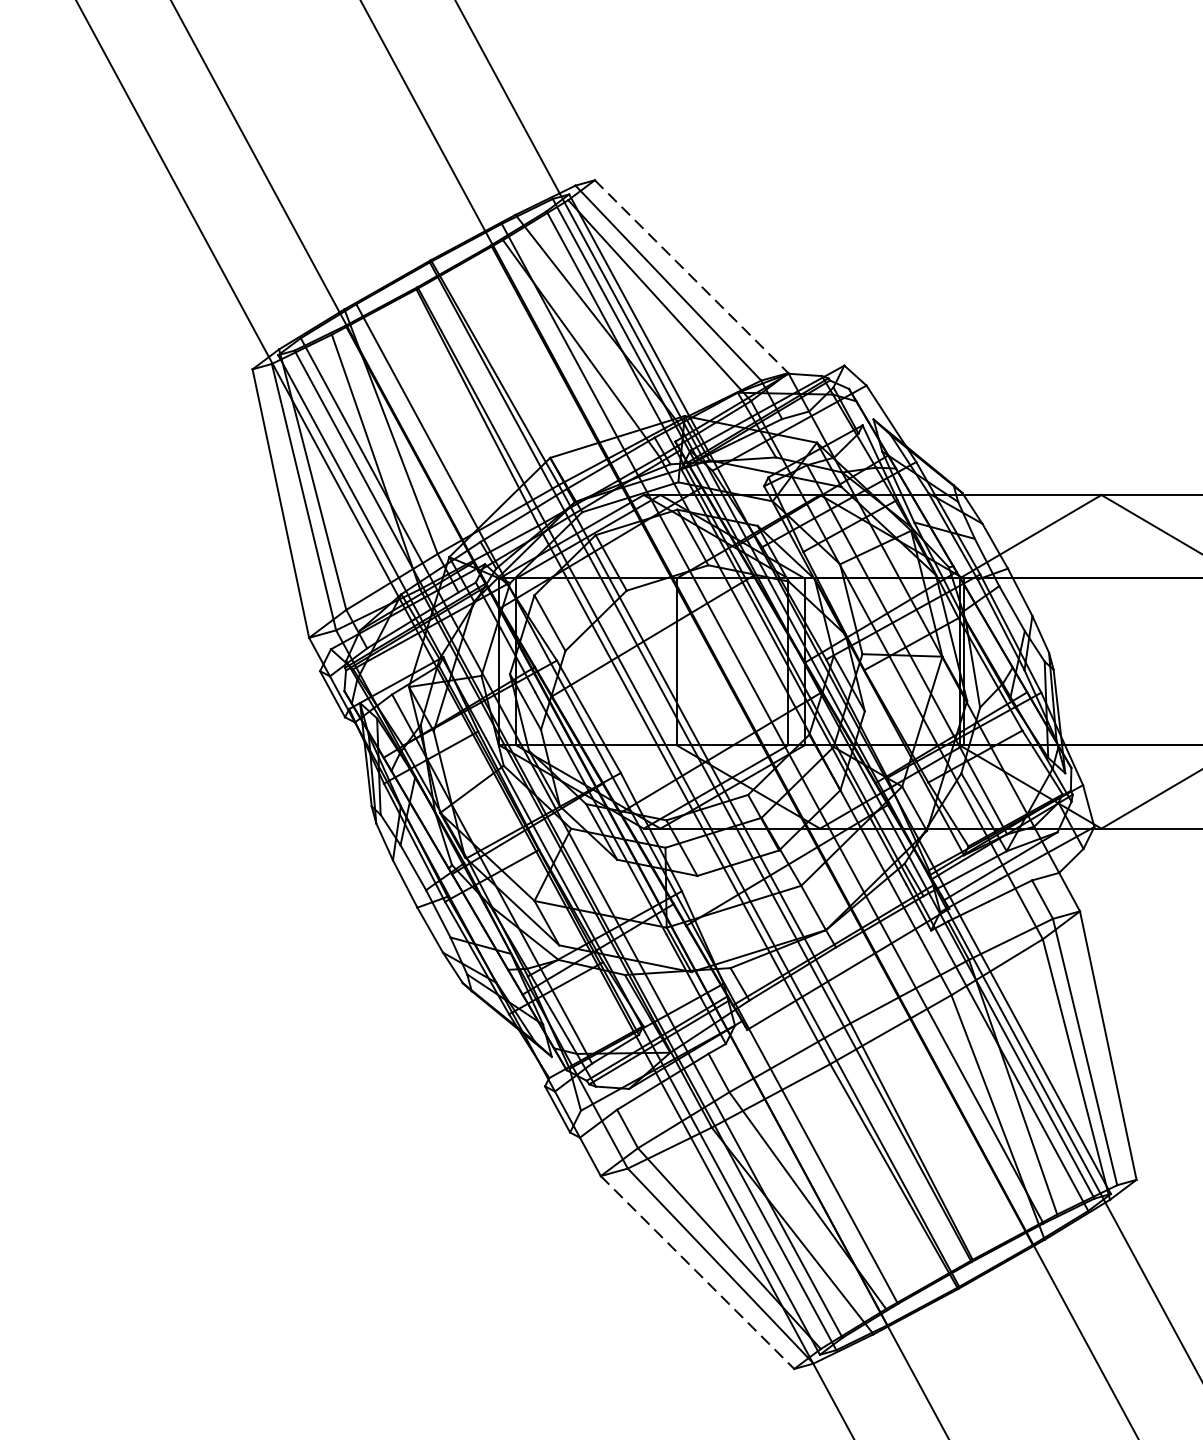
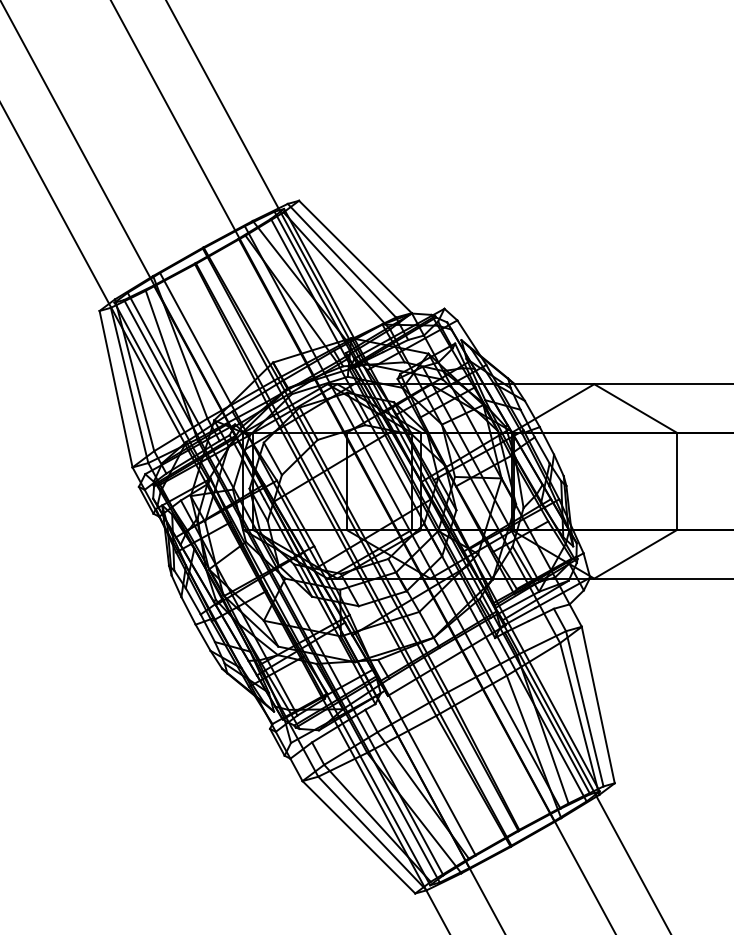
line: (691, 275) -> (355, 256), dashed -> solid
line: (696, 1272) -> (358, 837), dashed -> solid

